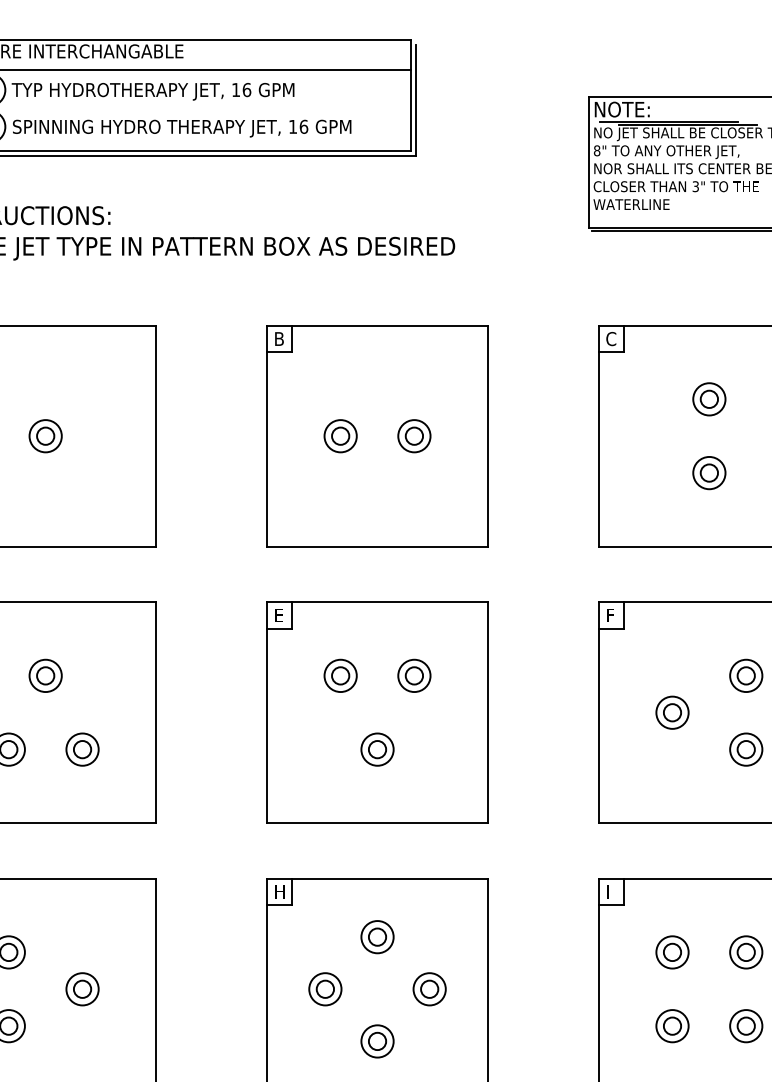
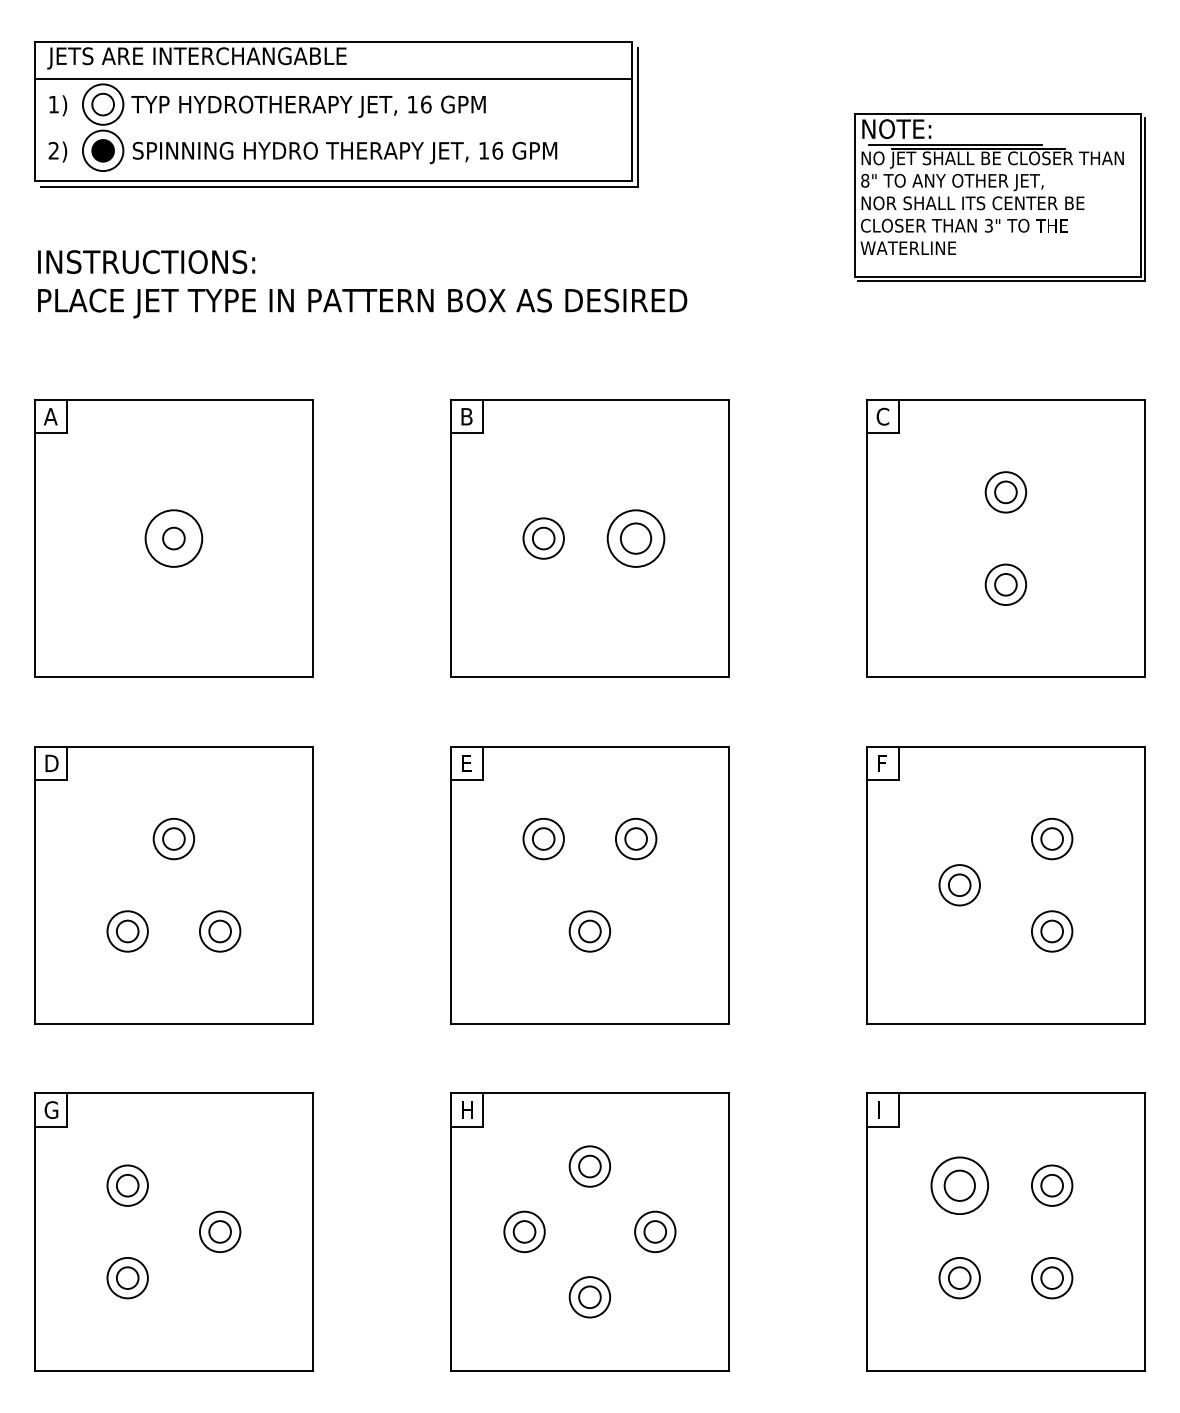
circle: (45, 436) -> (173, 538), size x1.4
part: (414, 436) -> (636, 538), size x1.4
part: (672, 952) -> (959, 1185), size x1.4

